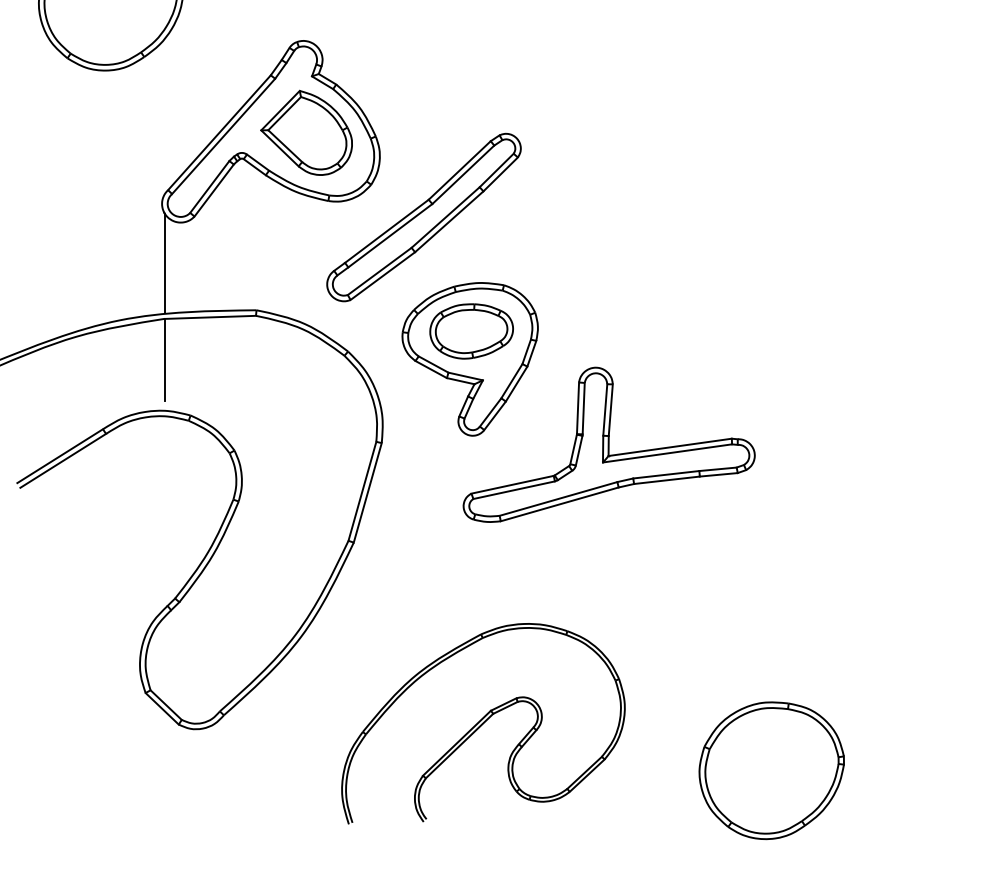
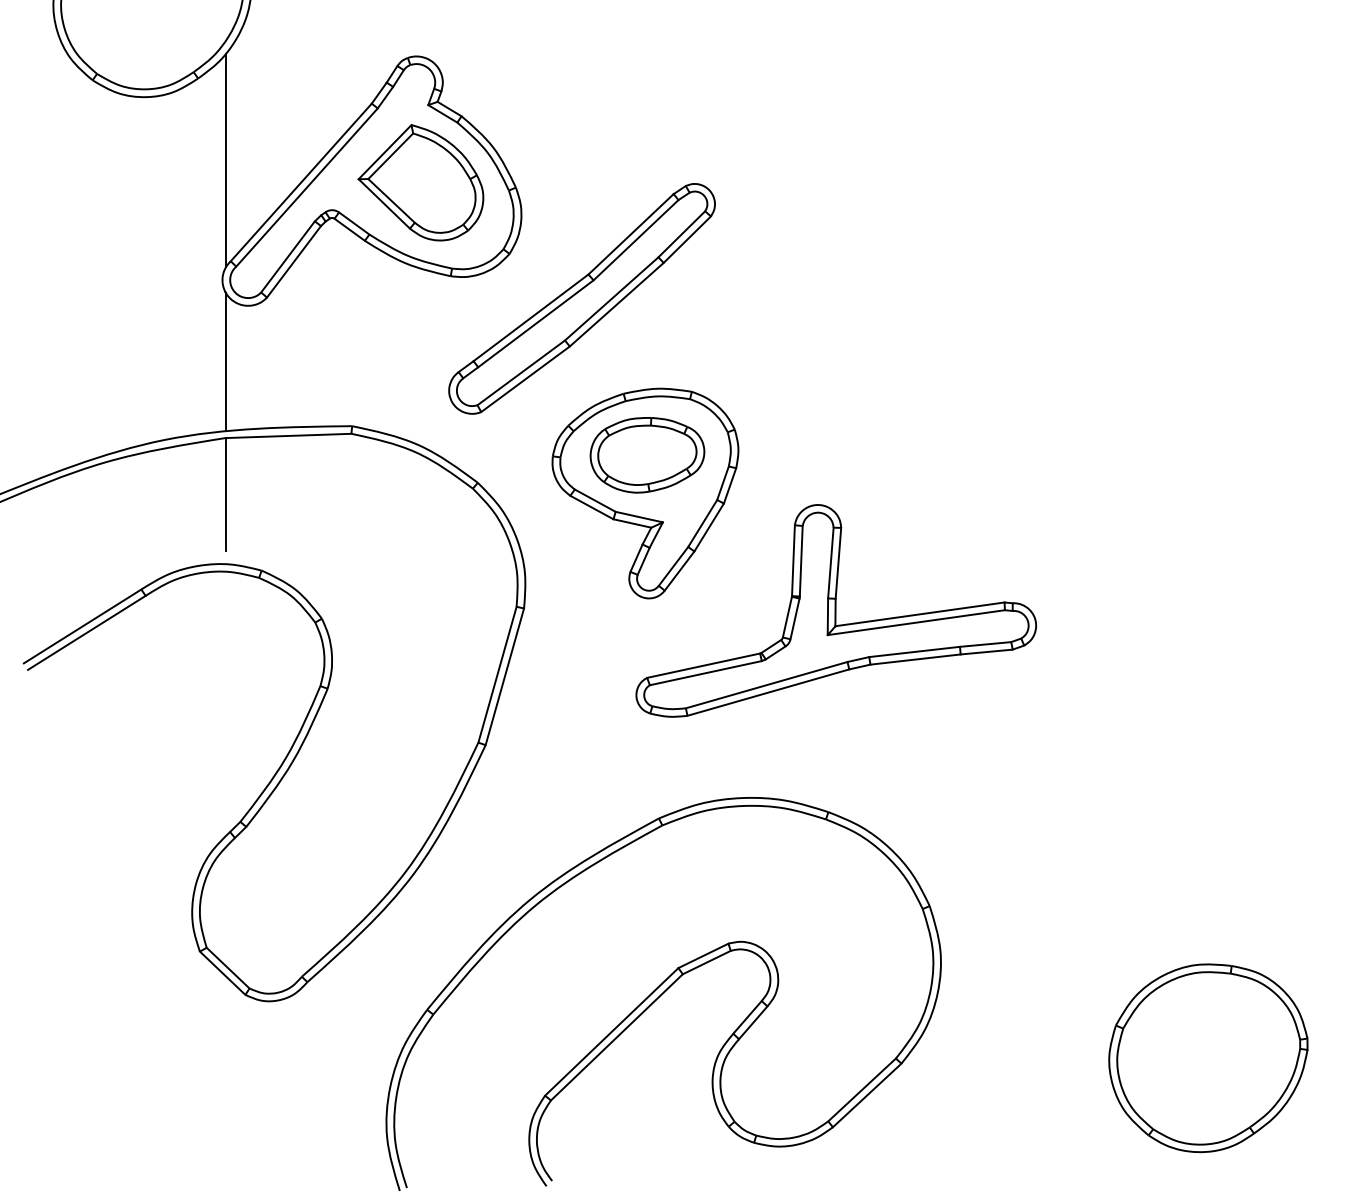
line: (164, 116) -> (226, 159), added
part: (483, 723) -> (663, 993), size x1.43
part: (771, 770) -> (1208, 1058), moved

